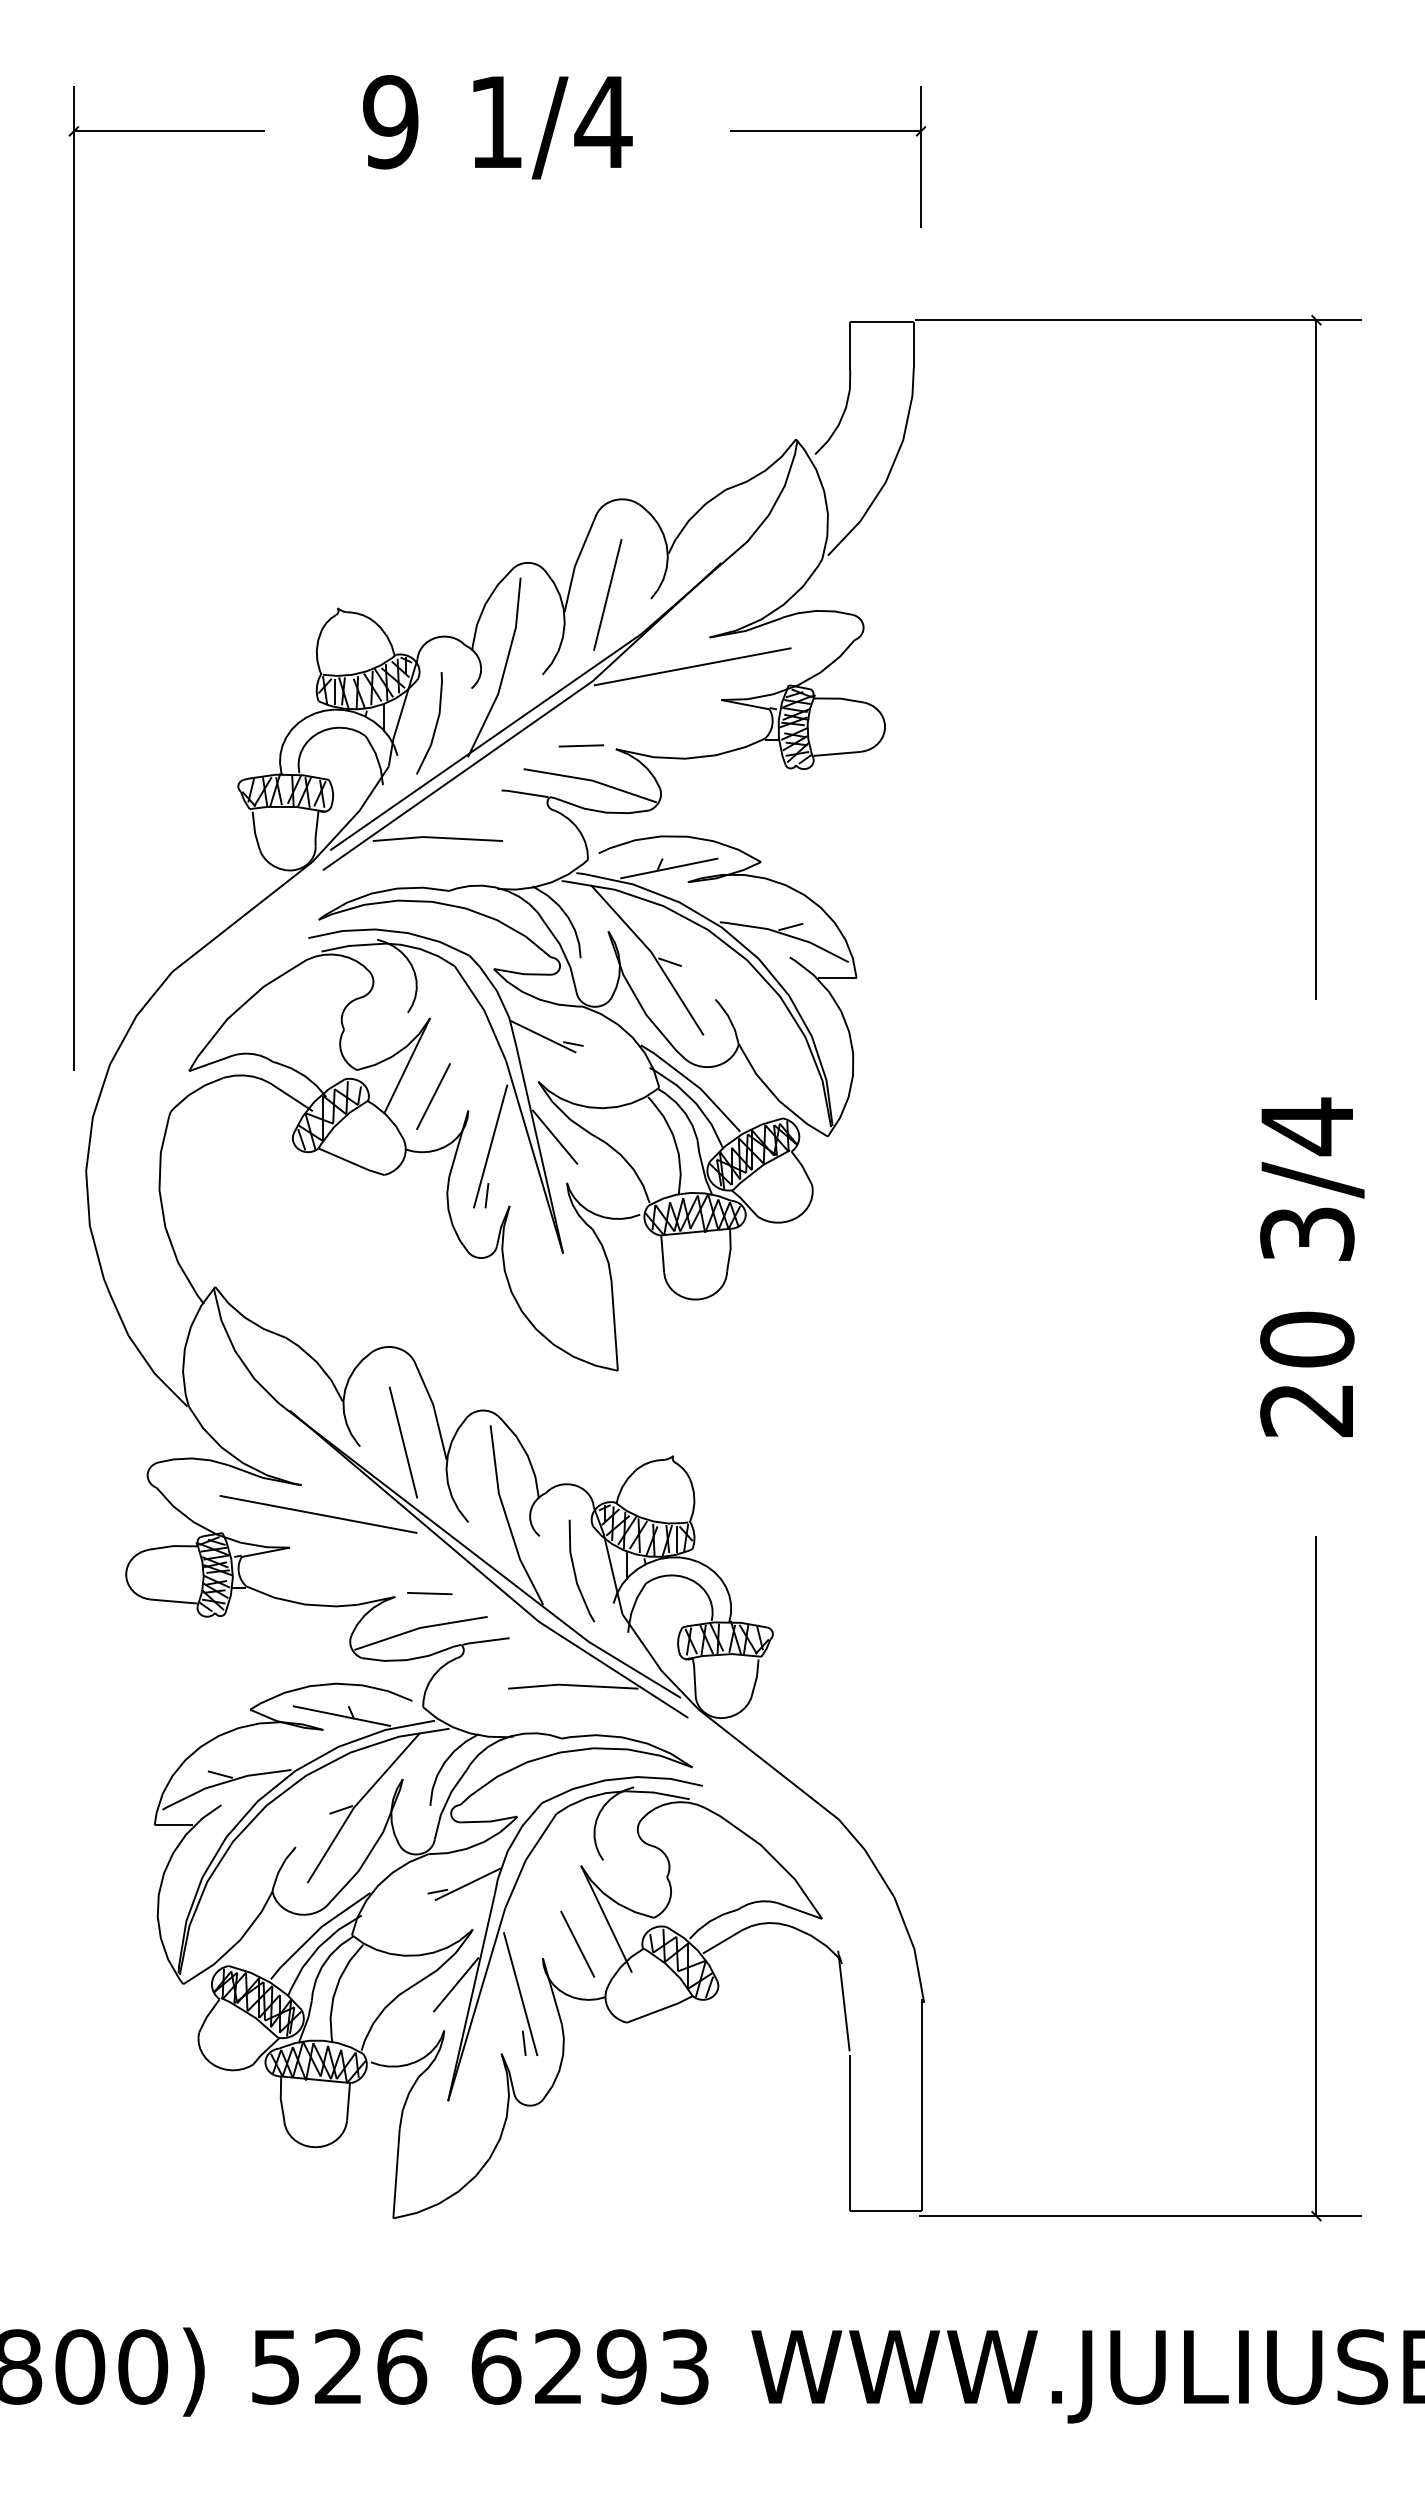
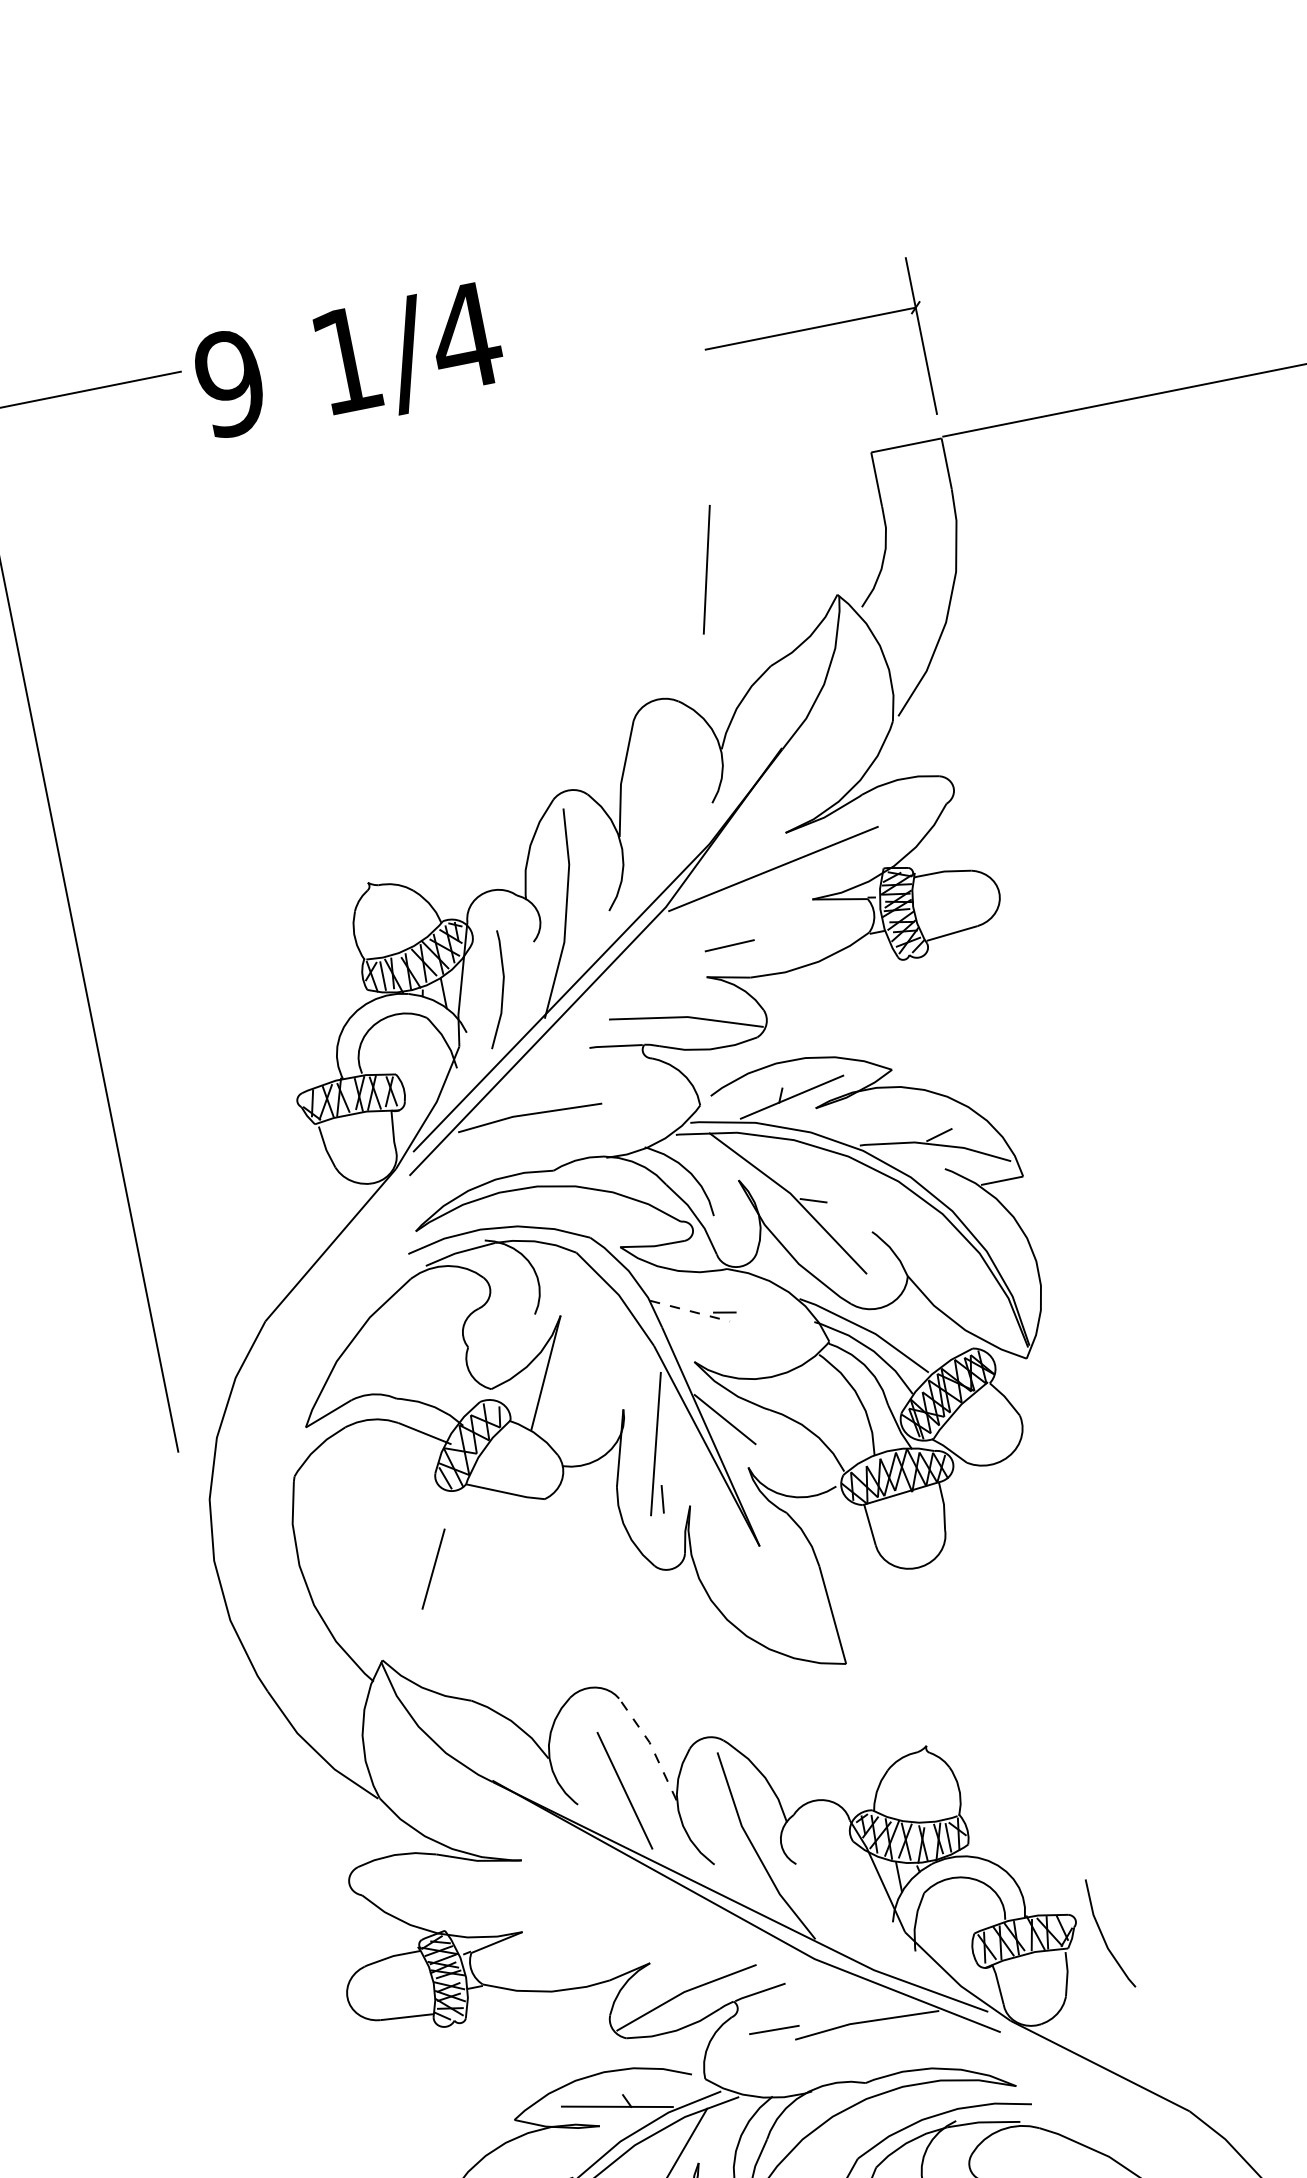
text: (497, 127) -> (349, 365), moved
part: (828, 131) -> (813, 328), moved
line: (607, 594) -> (706, 569), moved
line: (581, 745) -> (729, 945), moved
line: (543, 1036) -> (690, 1310), solid -> dashed
line: (433, 1096) -> (433, 1569), moved
line: (434, 1408) -> (651, 1746), solid -> dashed
line: (318, 1514) -> (546, 1889), removed
line: (575, 1570) -> (1103, 1934), moved
line: (429, 1593) -> (774, 2029), moved

